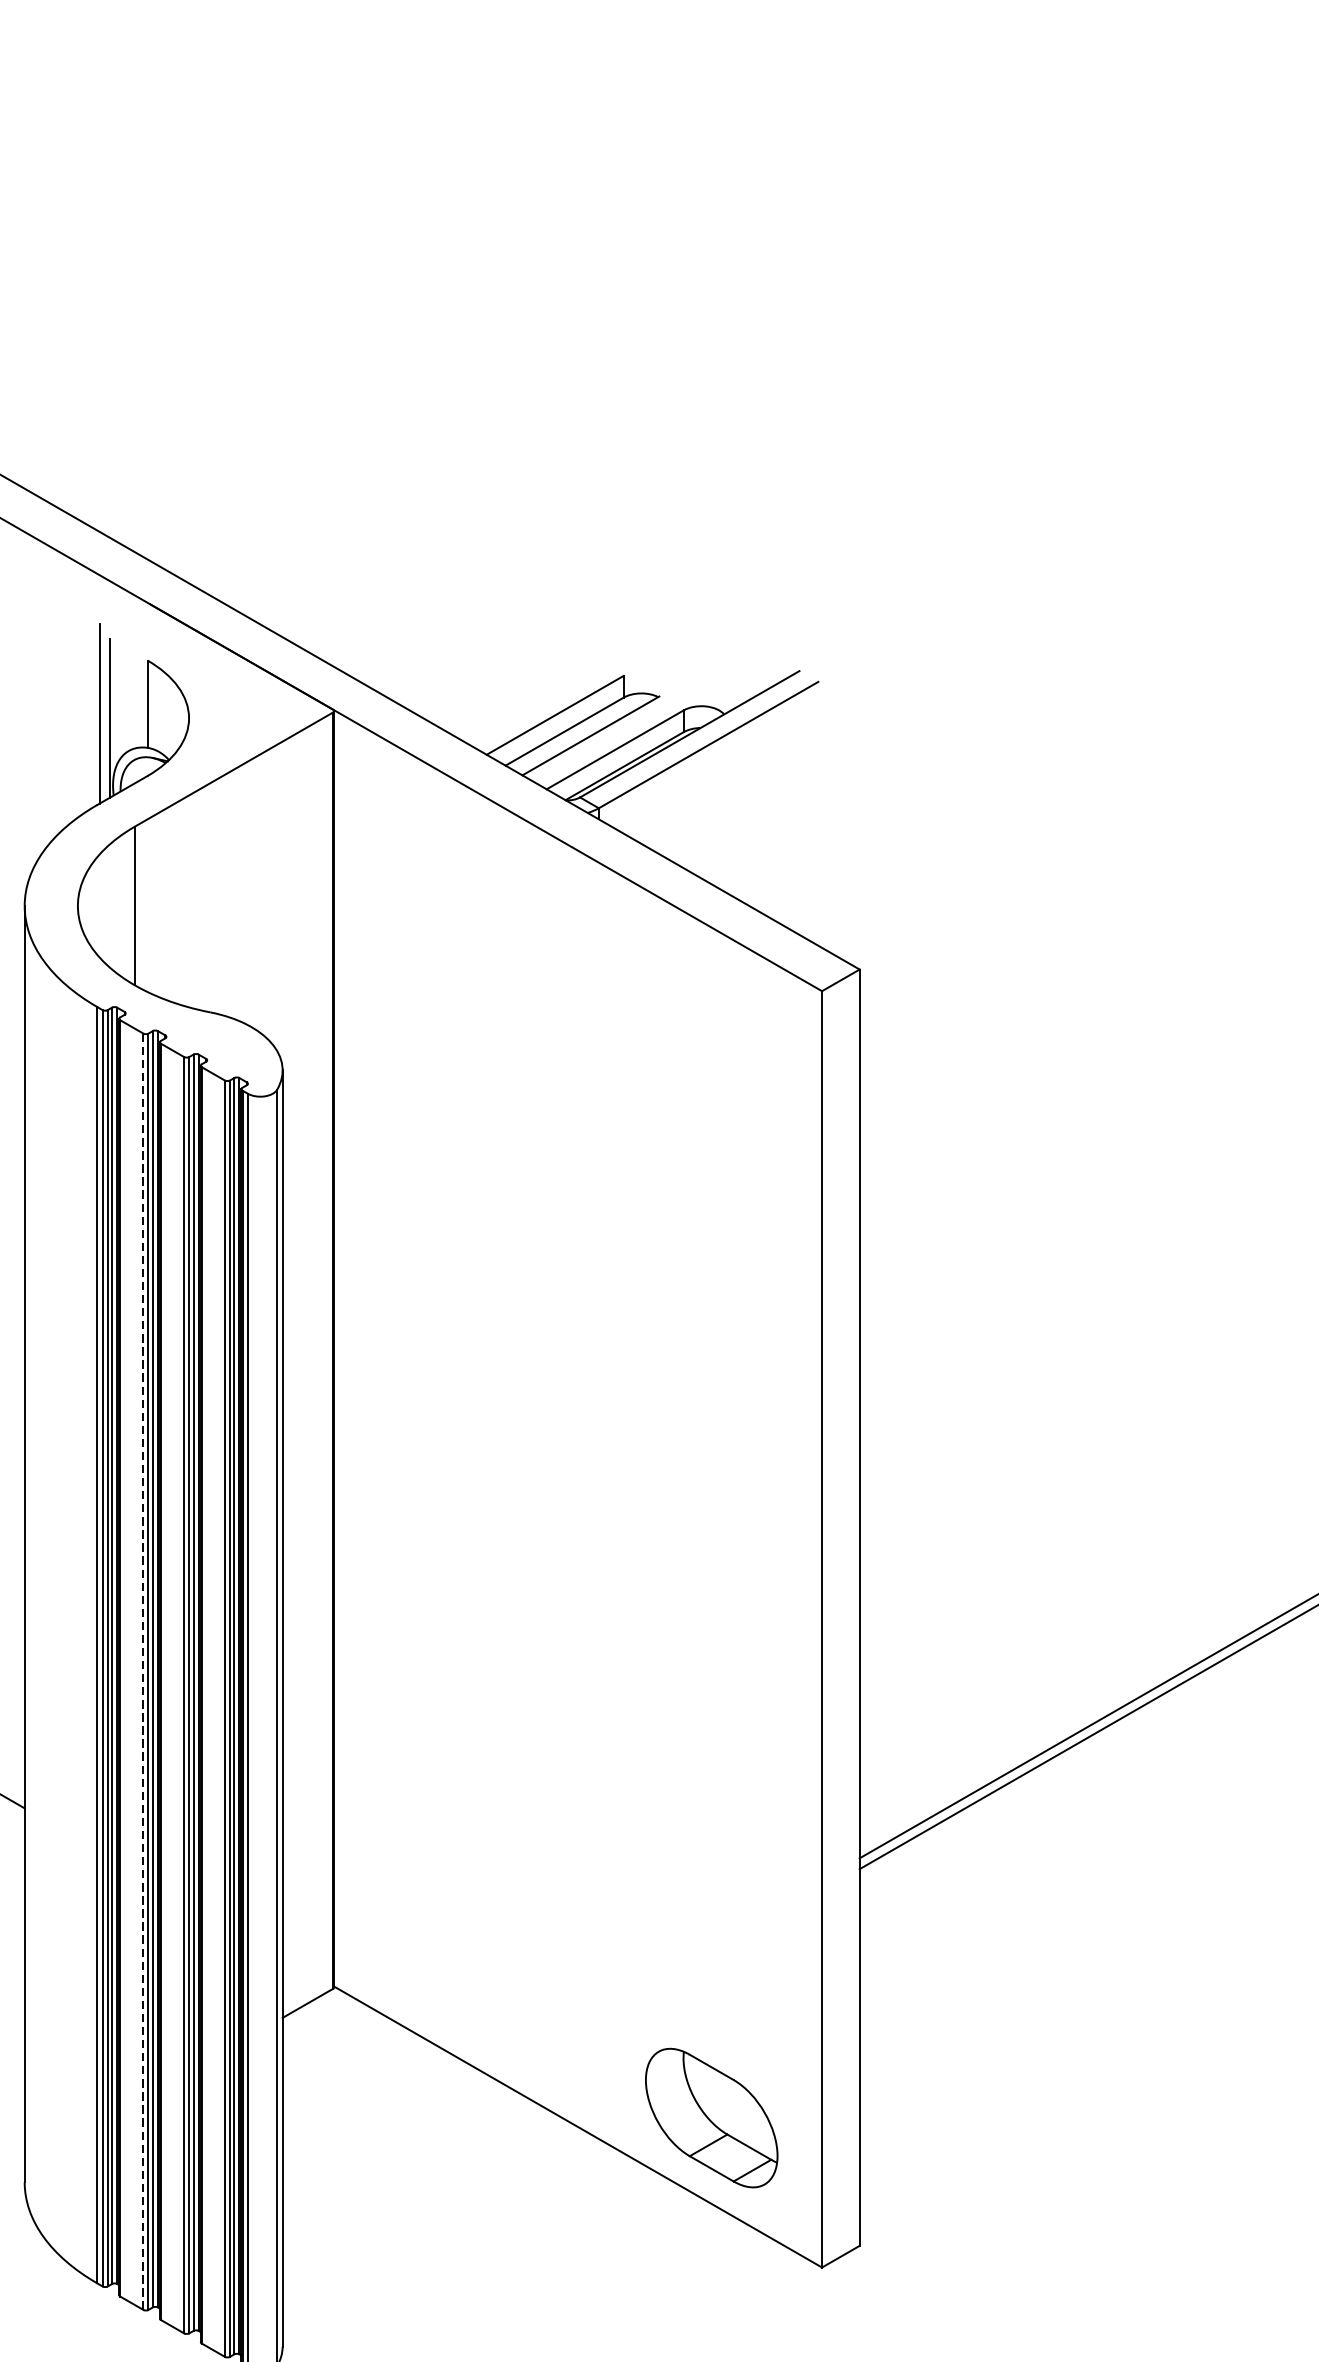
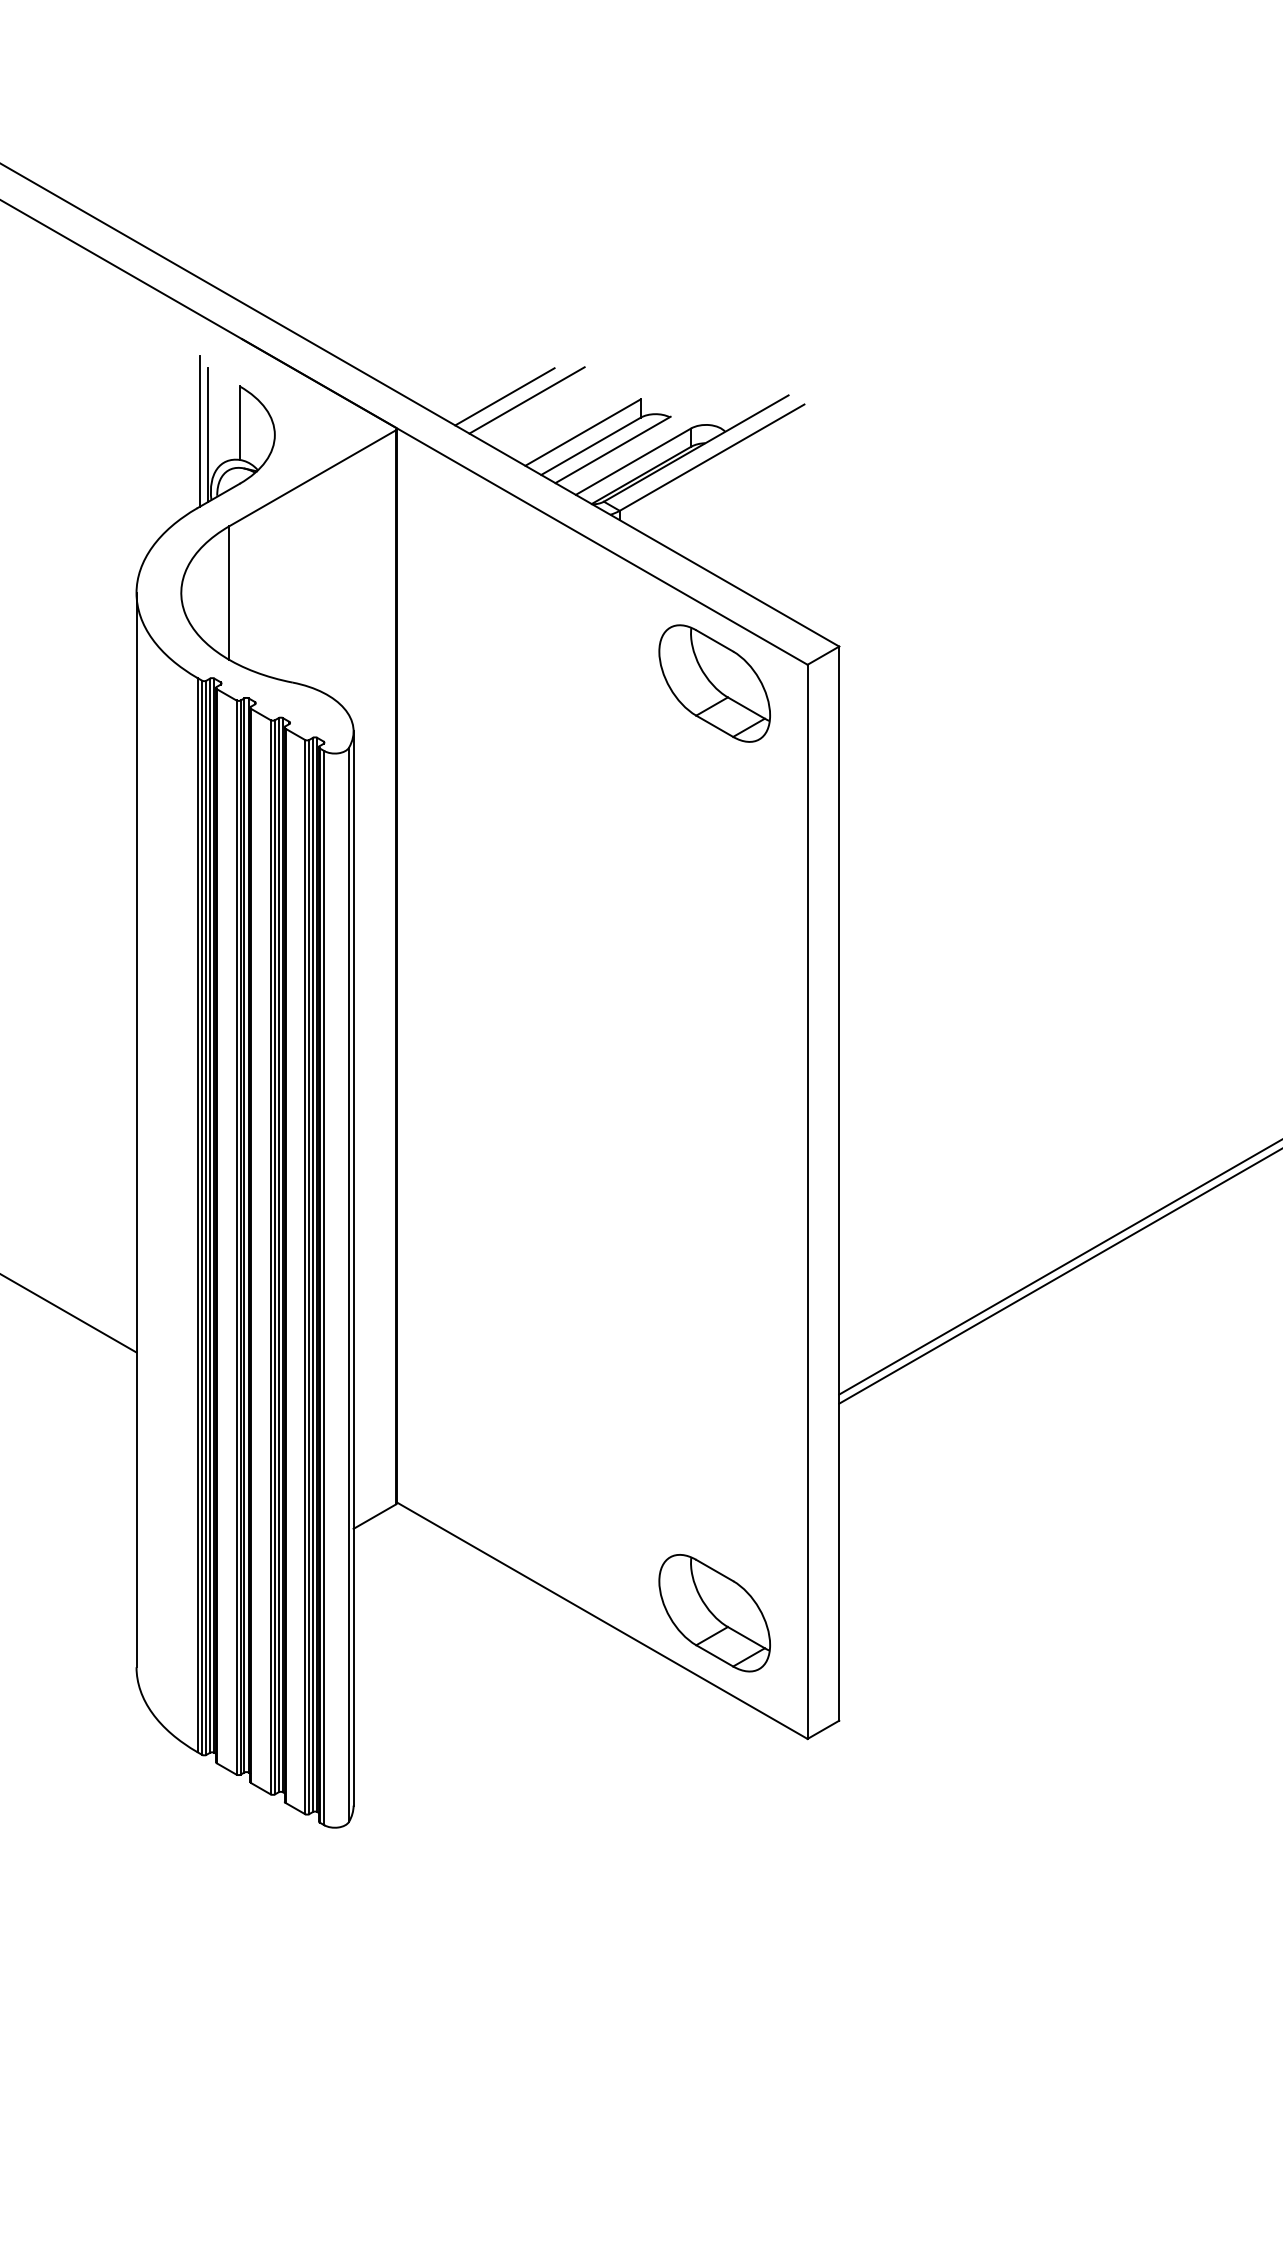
line: (461, 672) -> (504, 396), added
line: (488, 677) -> (526, 400), added
part: (711, 1013) -> (714, 683), added
line: (143, 1672) -> (236, 1238), dashed -> solid

